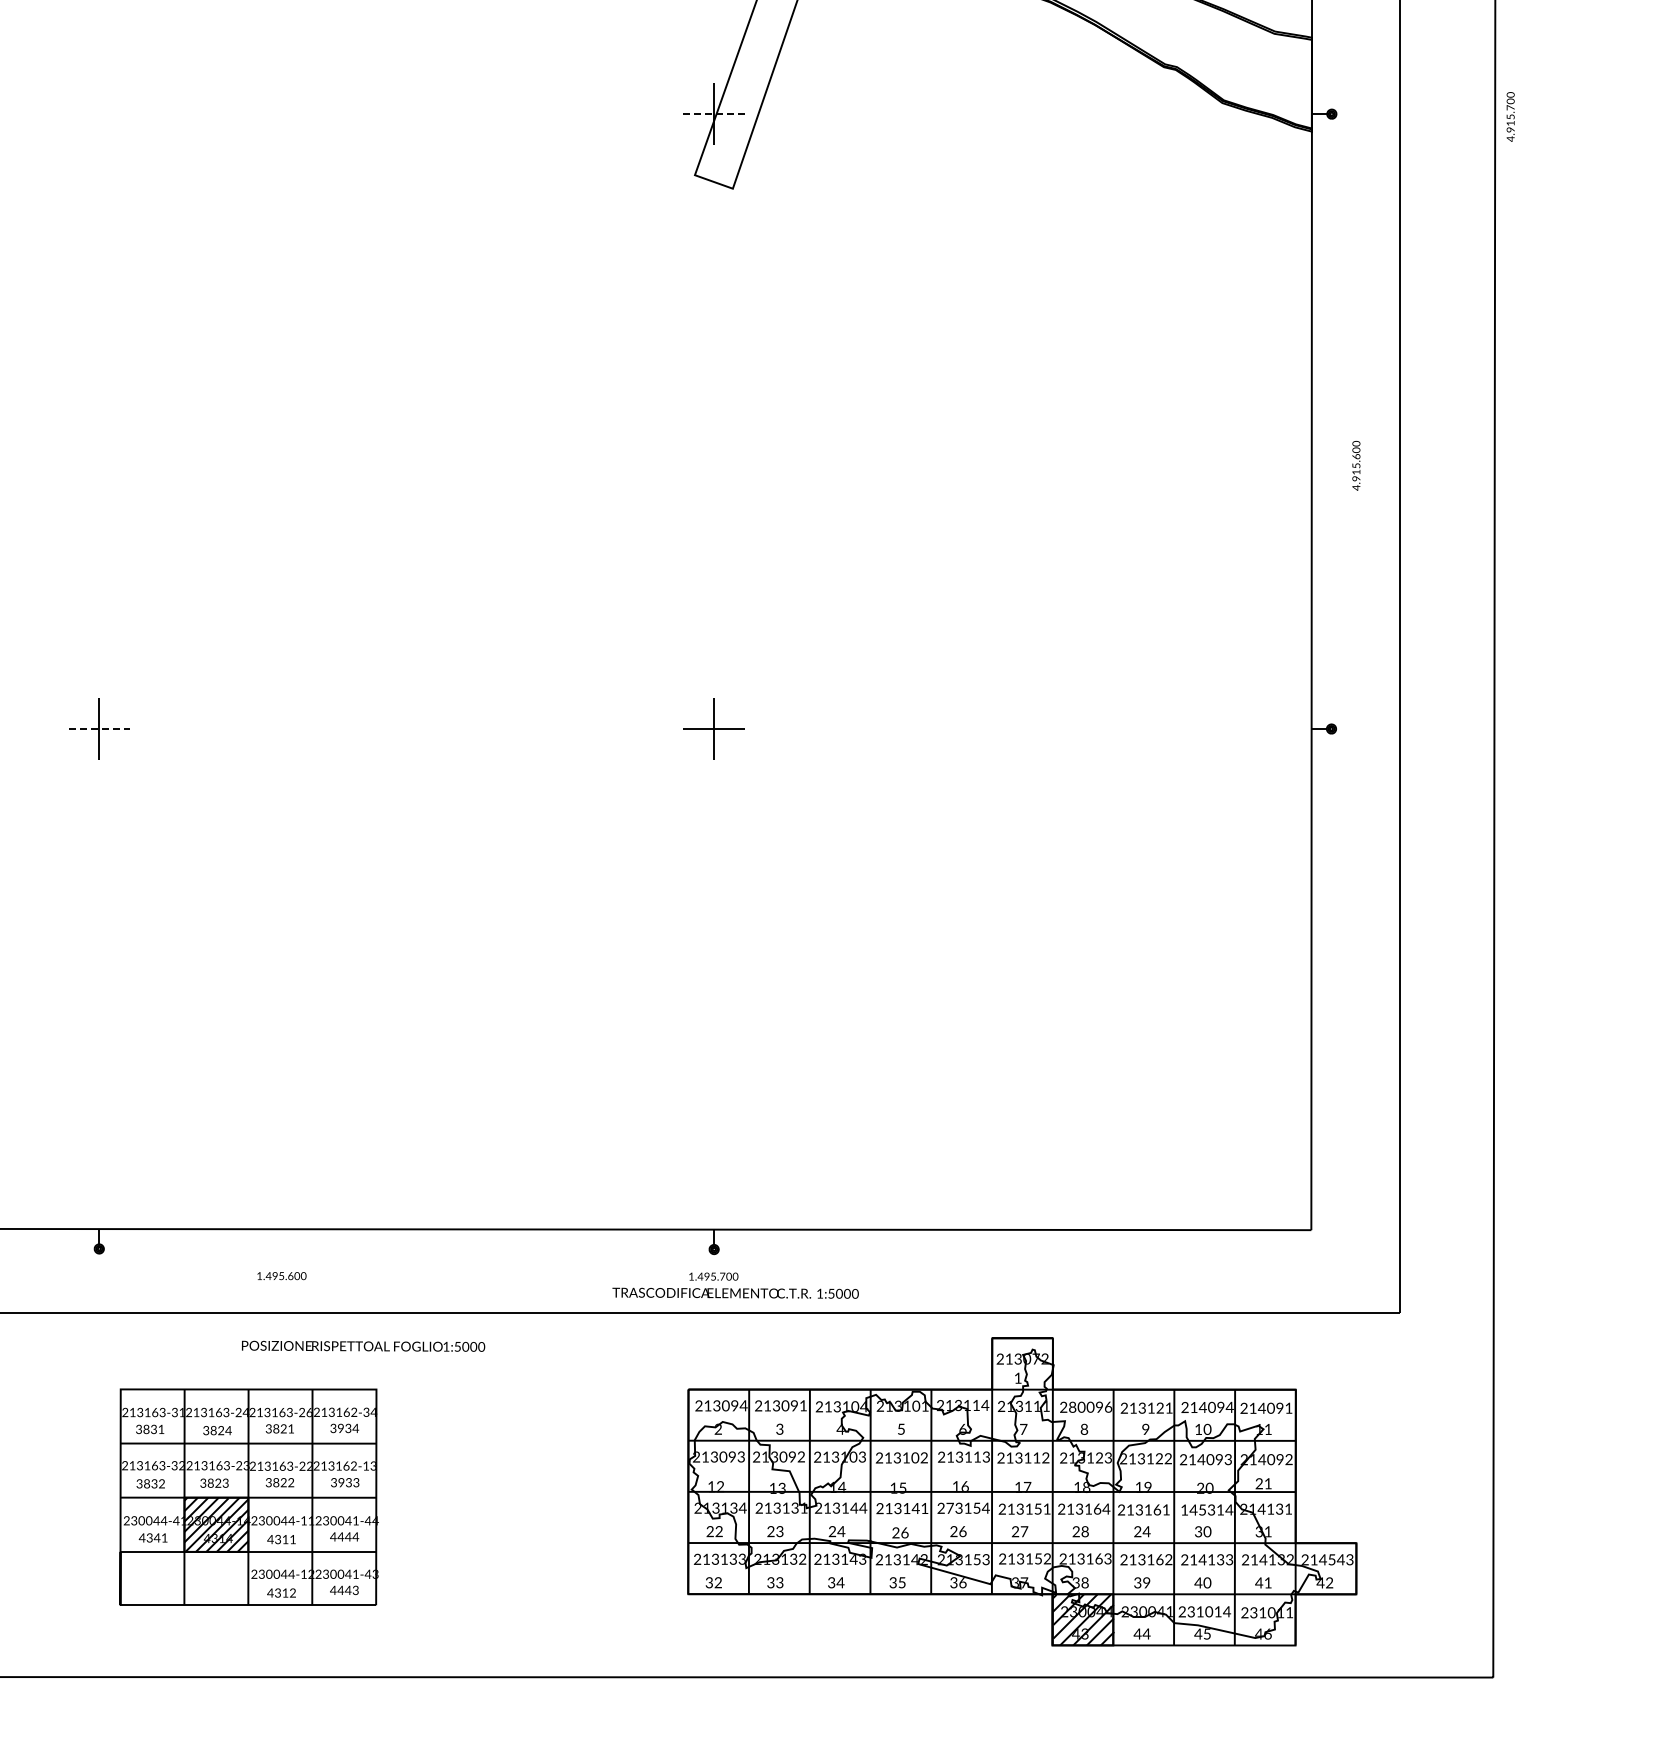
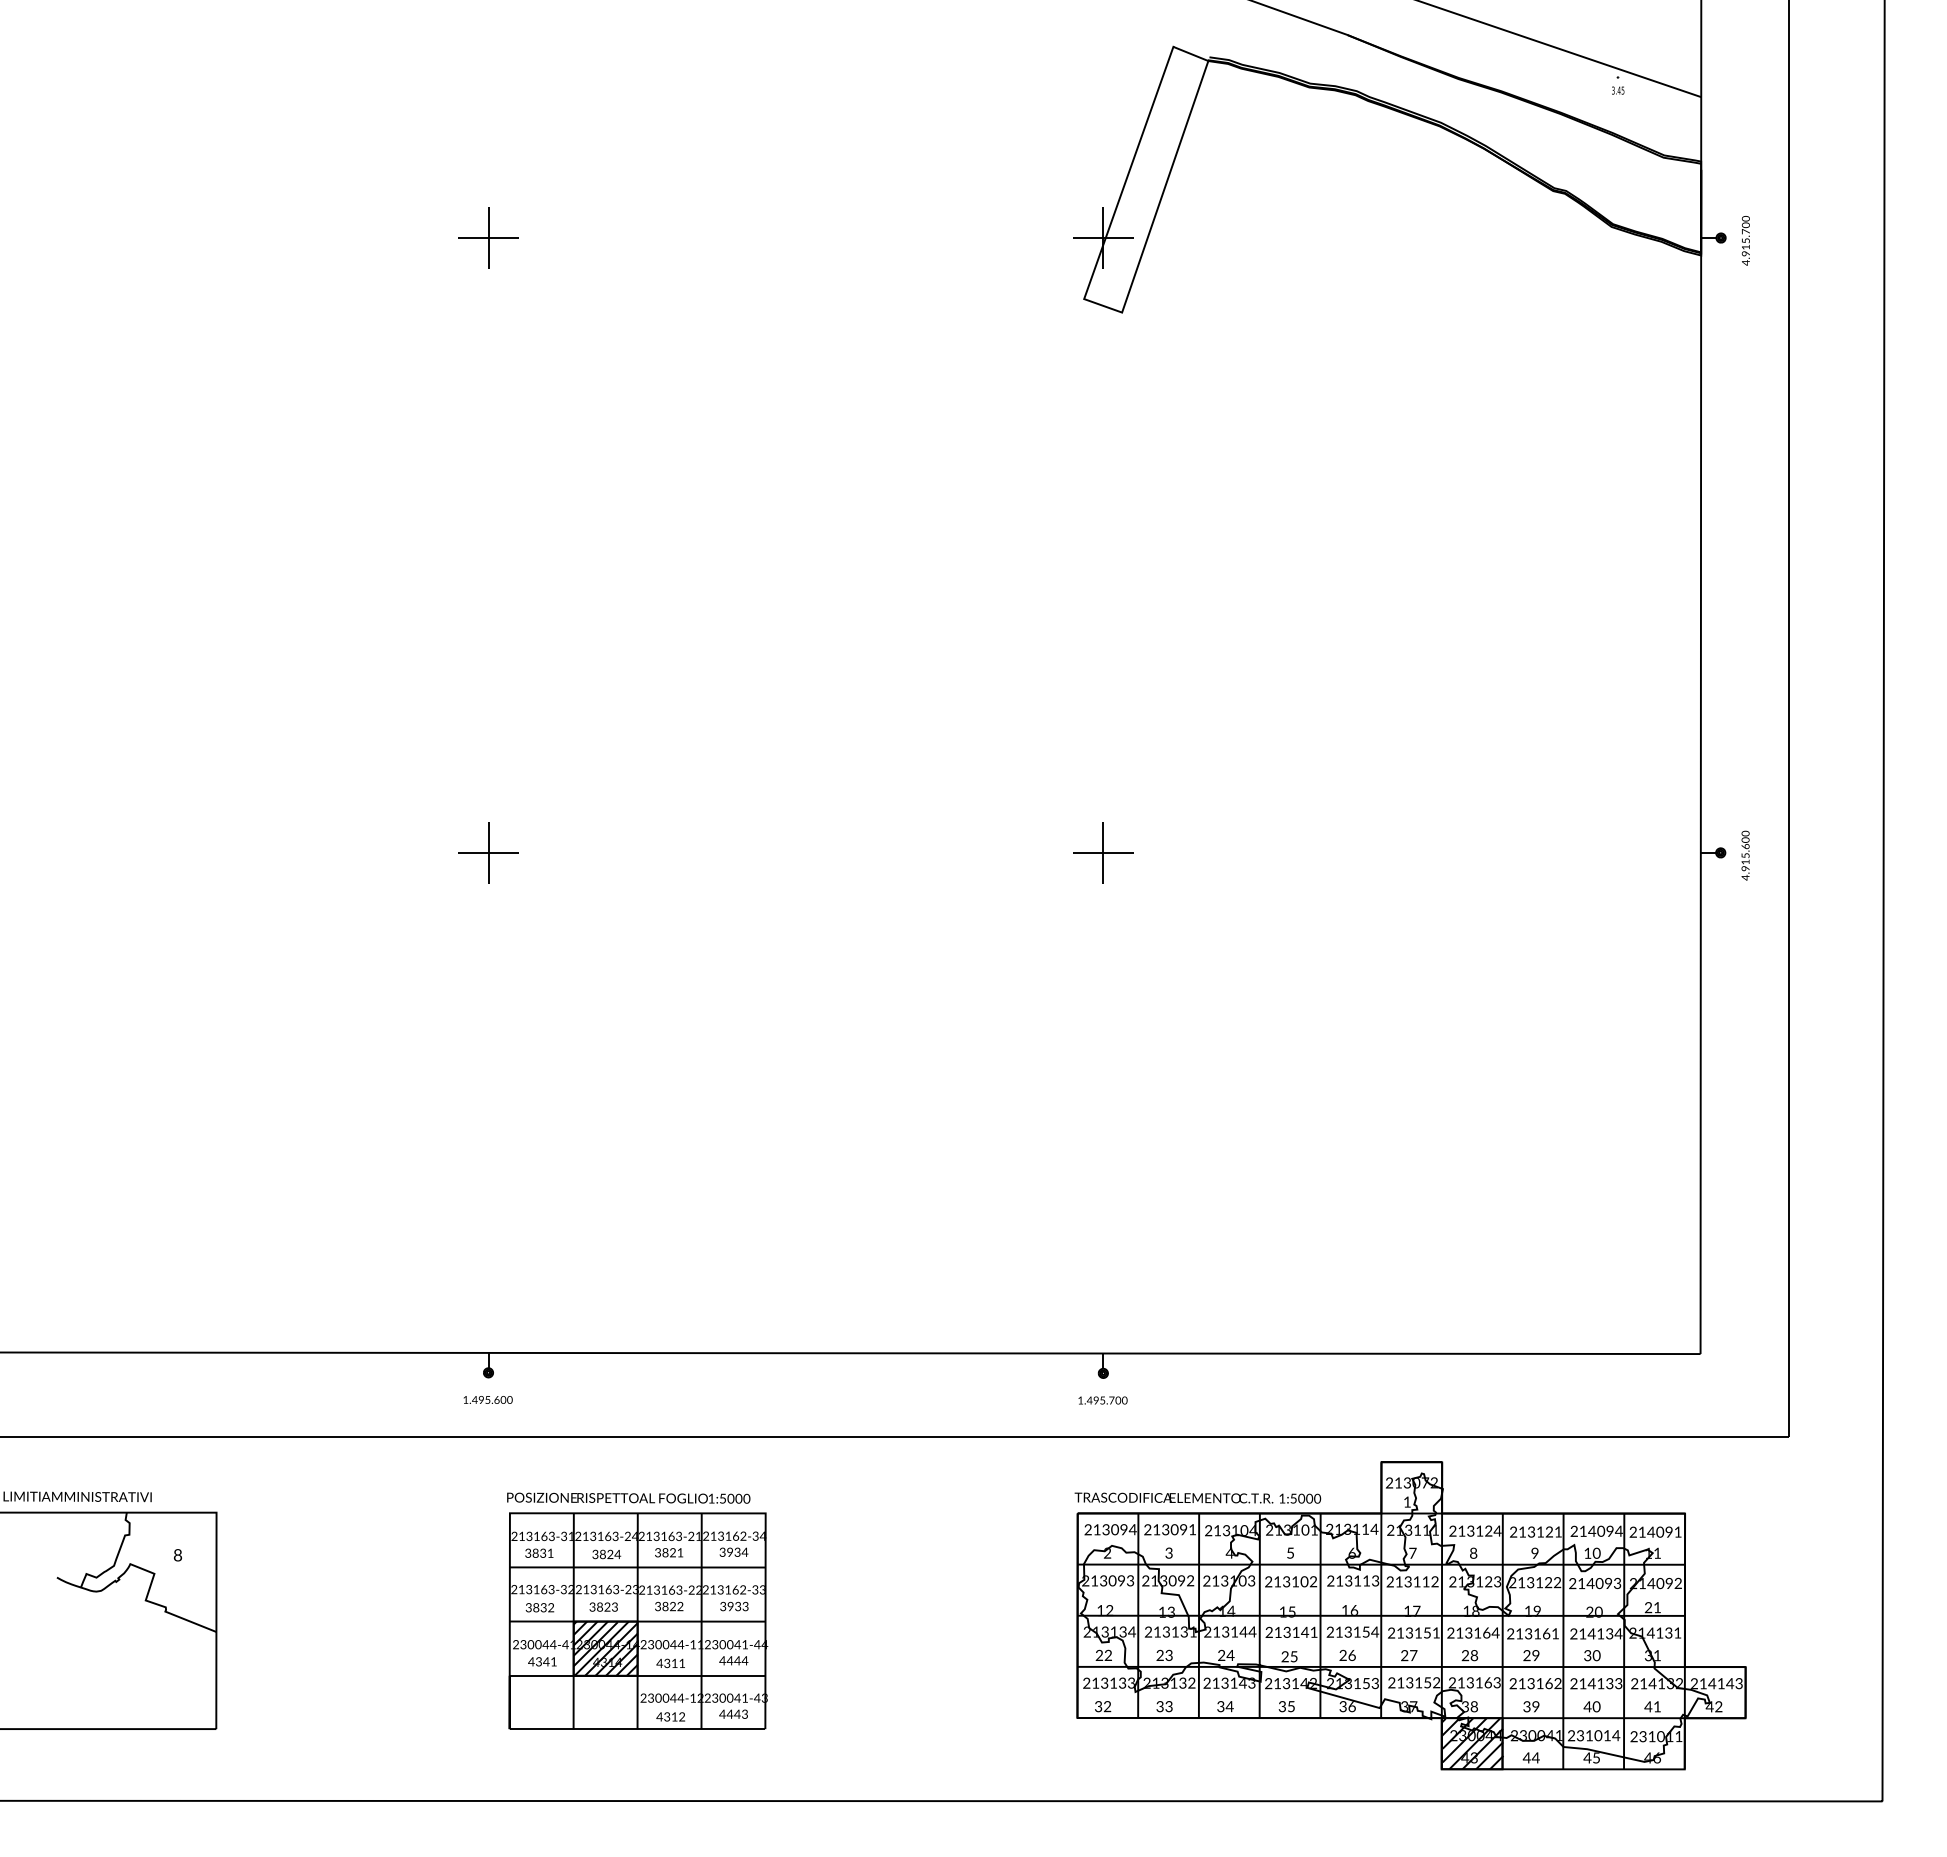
part: (99, 113) -> (488, 237), added
line: (714, 114) -> (1103, 238), dashed -> solid
text: (1510, 116) -> (1745, 240), moved
text: (1356, 465) -> (1745, 855), moved
line: (99, 728) -> (488, 852), dashed -> solid
text: (281, 1275) -> (487, 1399), moved
text: (735, 1292) -> (1197, 1497), moved
text: (363, 1345) -> (628, 1497), moved
text: (1090, 1406) -> (1479, 1530), 280096 -> 213124
text: (308, 1411) -> (697, 1535), 213163-26 -> 213163-21
text: (366, 1465) -> (755, 1589), 213162-13 -> 213162-33
text: (950, 1507) -> (1339, 1631), 273154 -> 213154
text: (1202, 1509) -> (1591, 1633), 145314 -> 214134
text: (1146, 1531) -> (1535, 1655), 24 -> 29
text: (904, 1532) -> (1293, 1656), 26 -> 25
text: (1332, 1559) -> (1721, 1683), 214543 -> 214143

